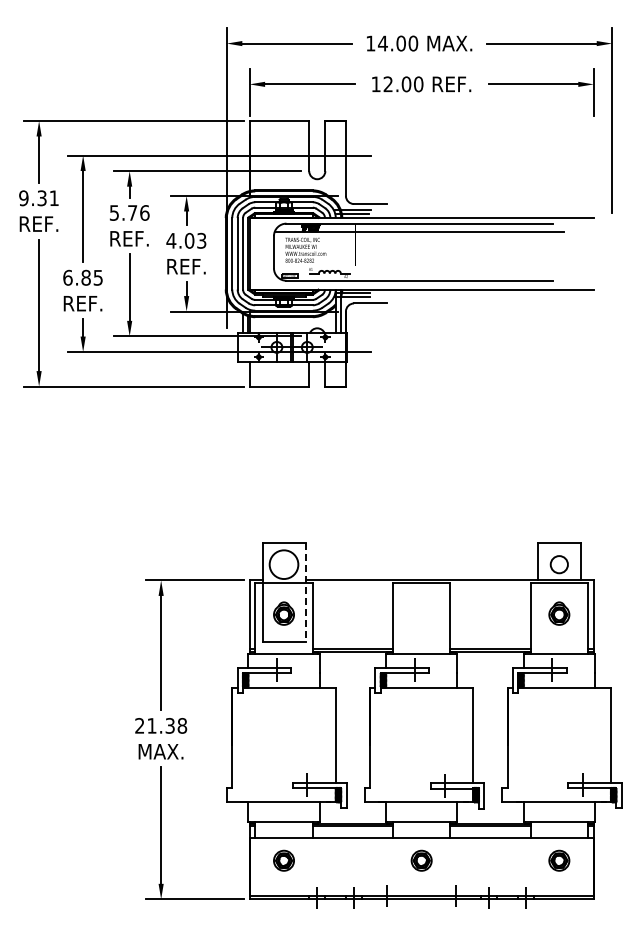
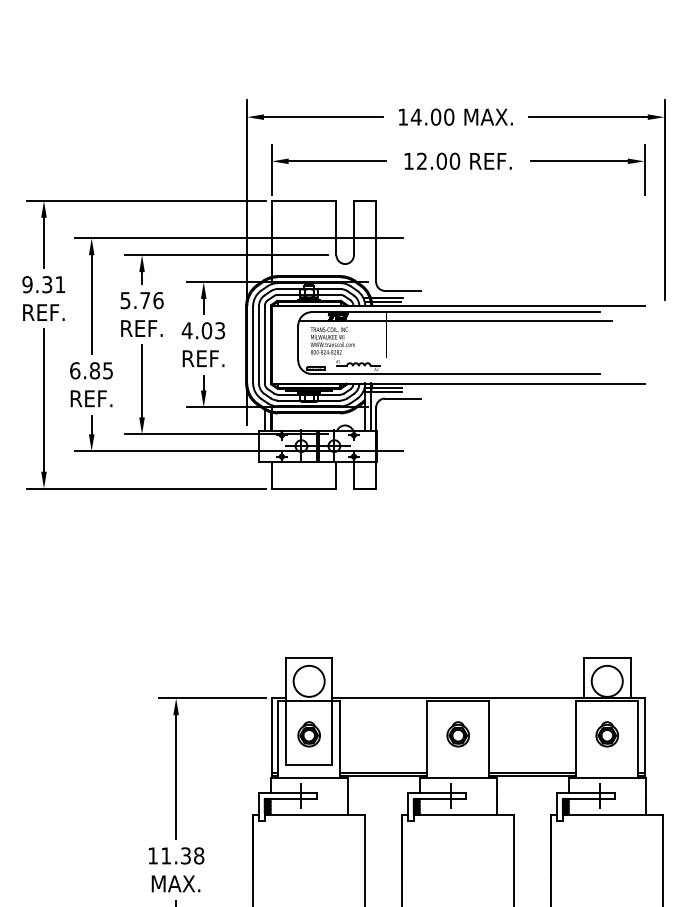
circle: (559, 564) -> (607, 681), size x1.67
line: (305, 592) -> (332, 711), dashed -> solid
part: (421, 613) -> (458, 734), added
text: (139, 725) -> (152, 855), 21.38 -> 11.38

